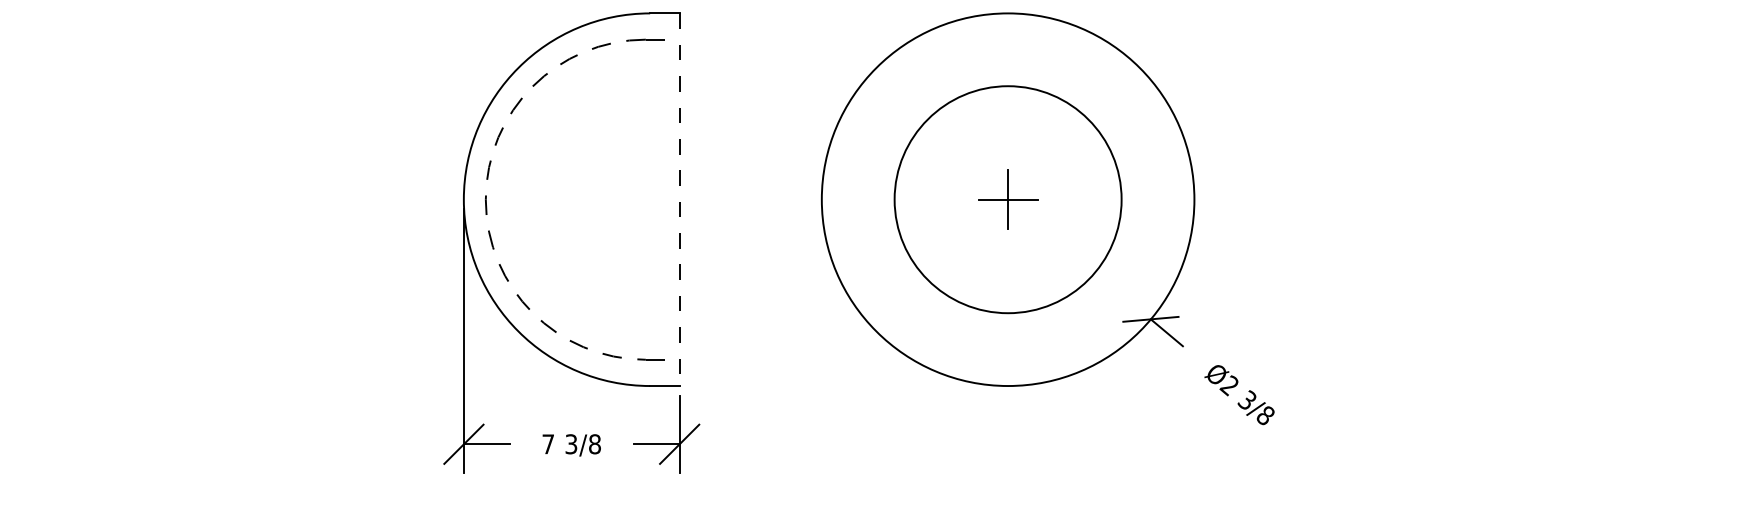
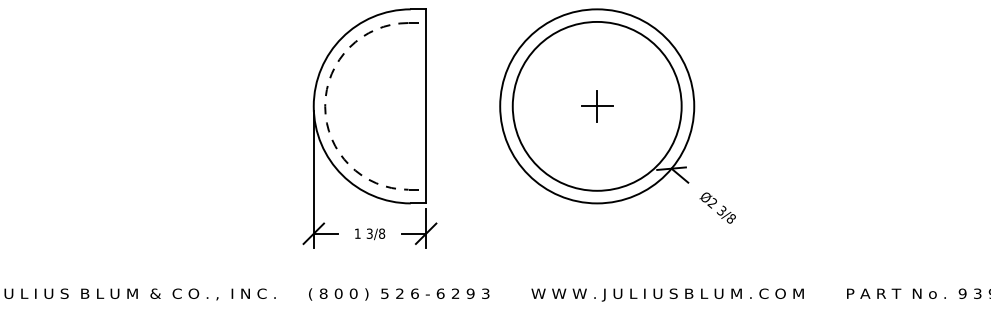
circle: (1006, 198) -> (596, 105), size x1.43
line: (680, 199) -> (426, 106), dashed -> solid
text: (547, 443) -> (357, 233), 7 -> 1

